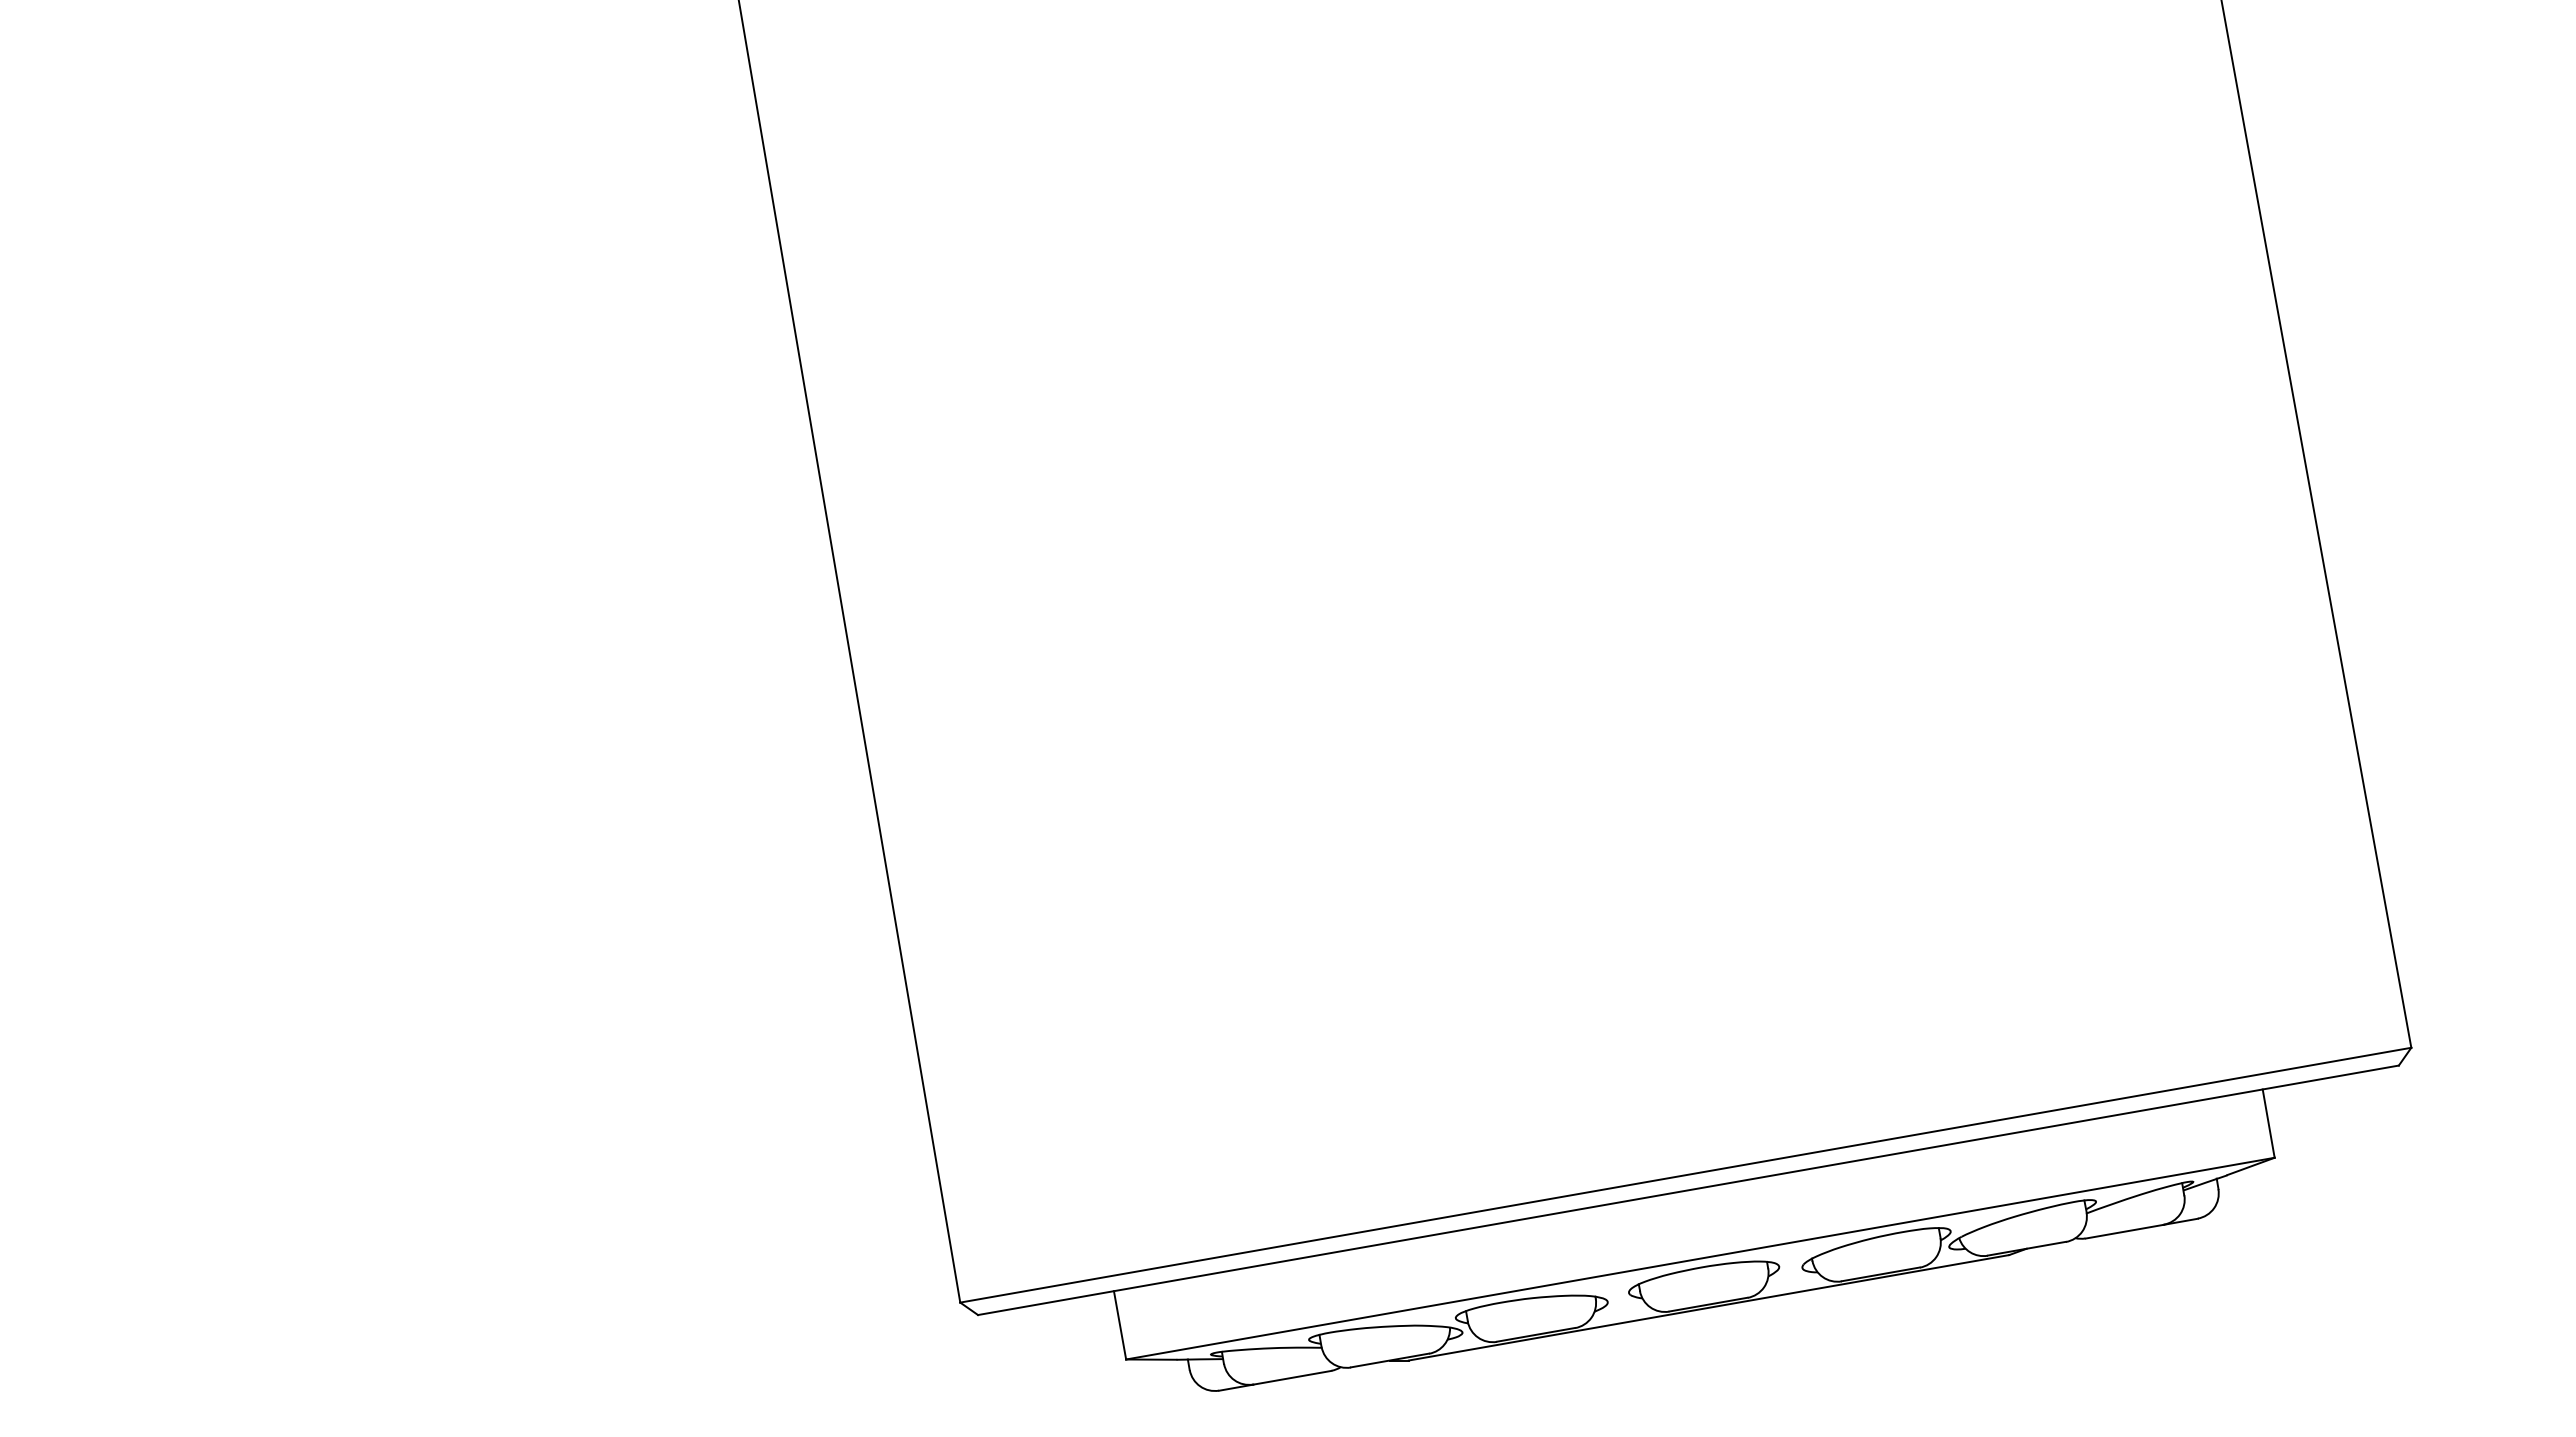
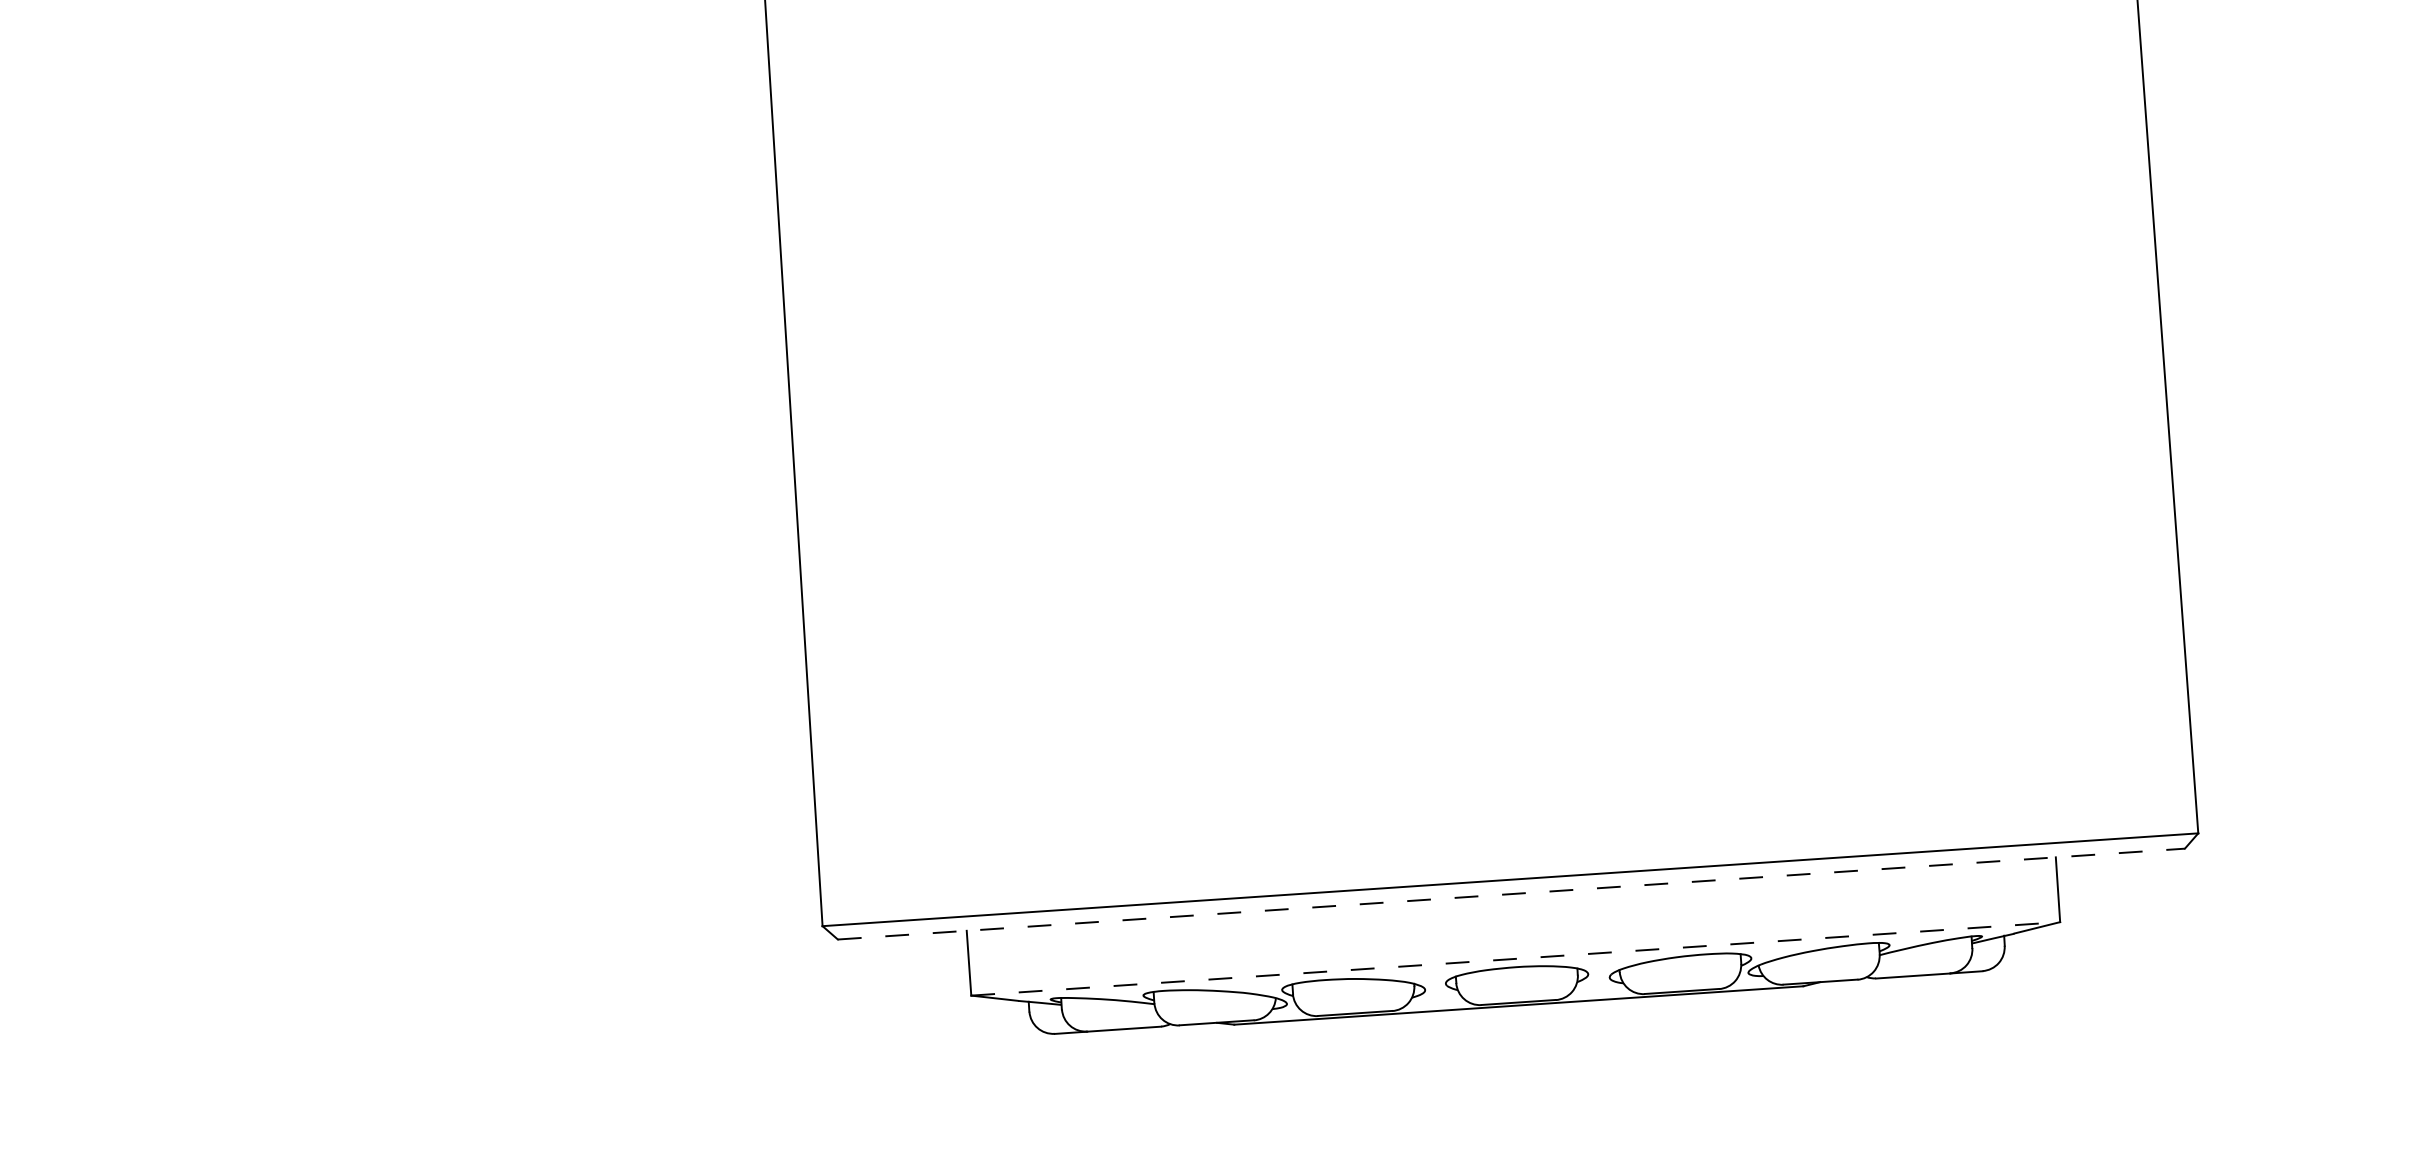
line: (1688, 1190) -> (1511, 894), solid -> dashed
line: (1700, 1258) -> (1515, 958), solid -> dashed

